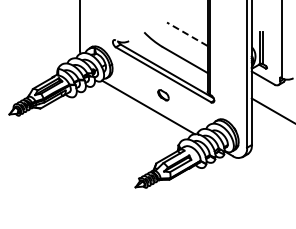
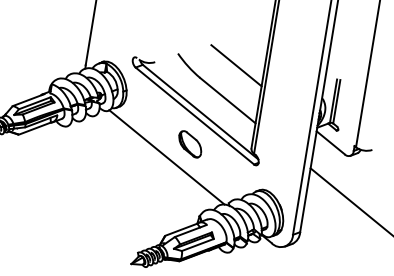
line: (186, 33) -> (235, 64), dashed -> solid
part: (163, 94) -> (190, 143), size x1.67

